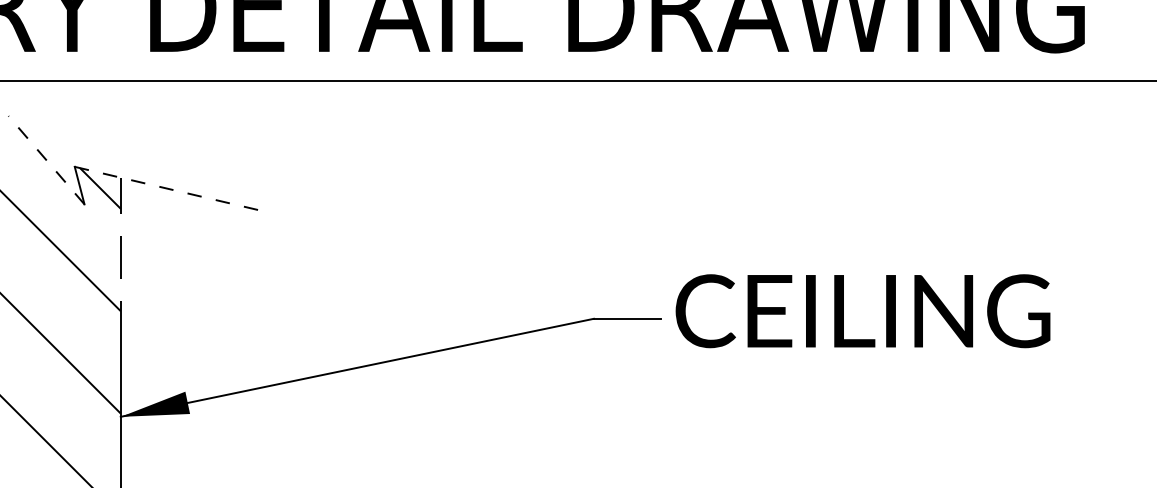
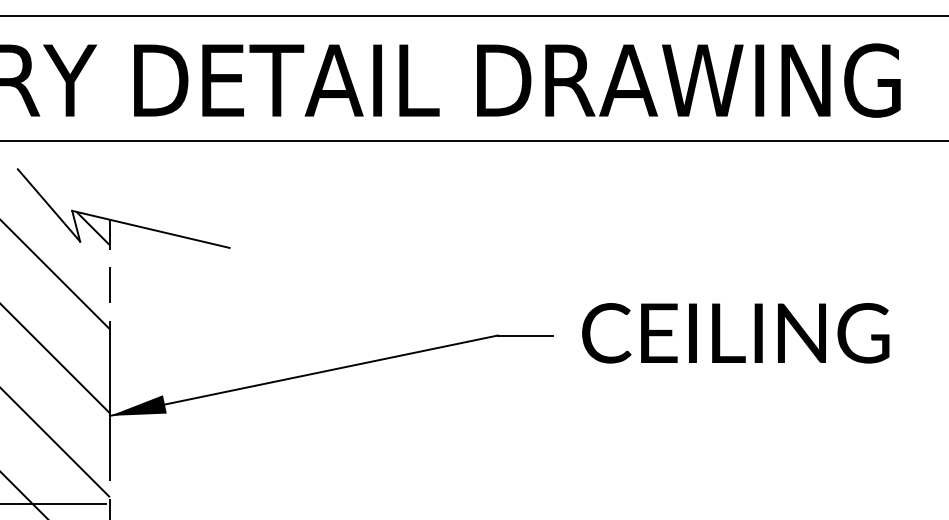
line: (47, 160) -> (49, 205), dashed -> solid
line: (170, 189) -> (150, 229), dashed -> solid
text: (862, 311) -> (735, 333), moved

